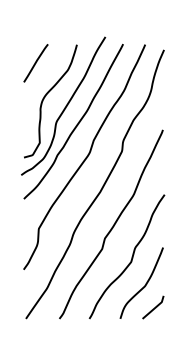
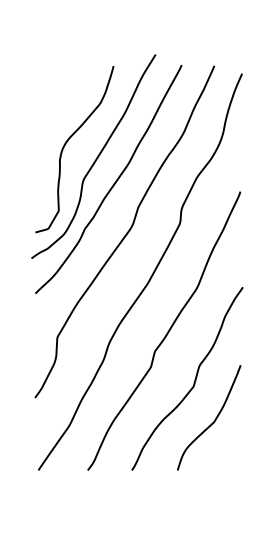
line: (35, 63) -> (52, 93), removed
curve: (154, 307) -> (227, 453), removed

